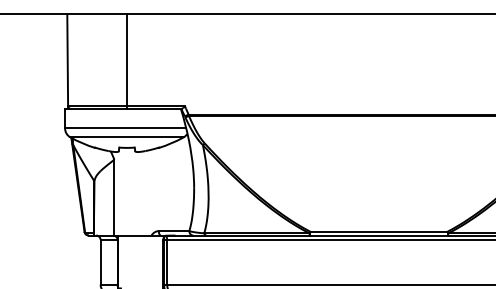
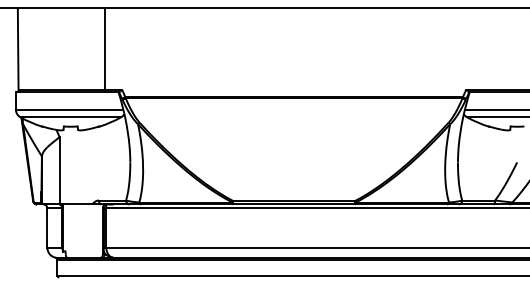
line: (127, 60) -> (105, 49), moved

